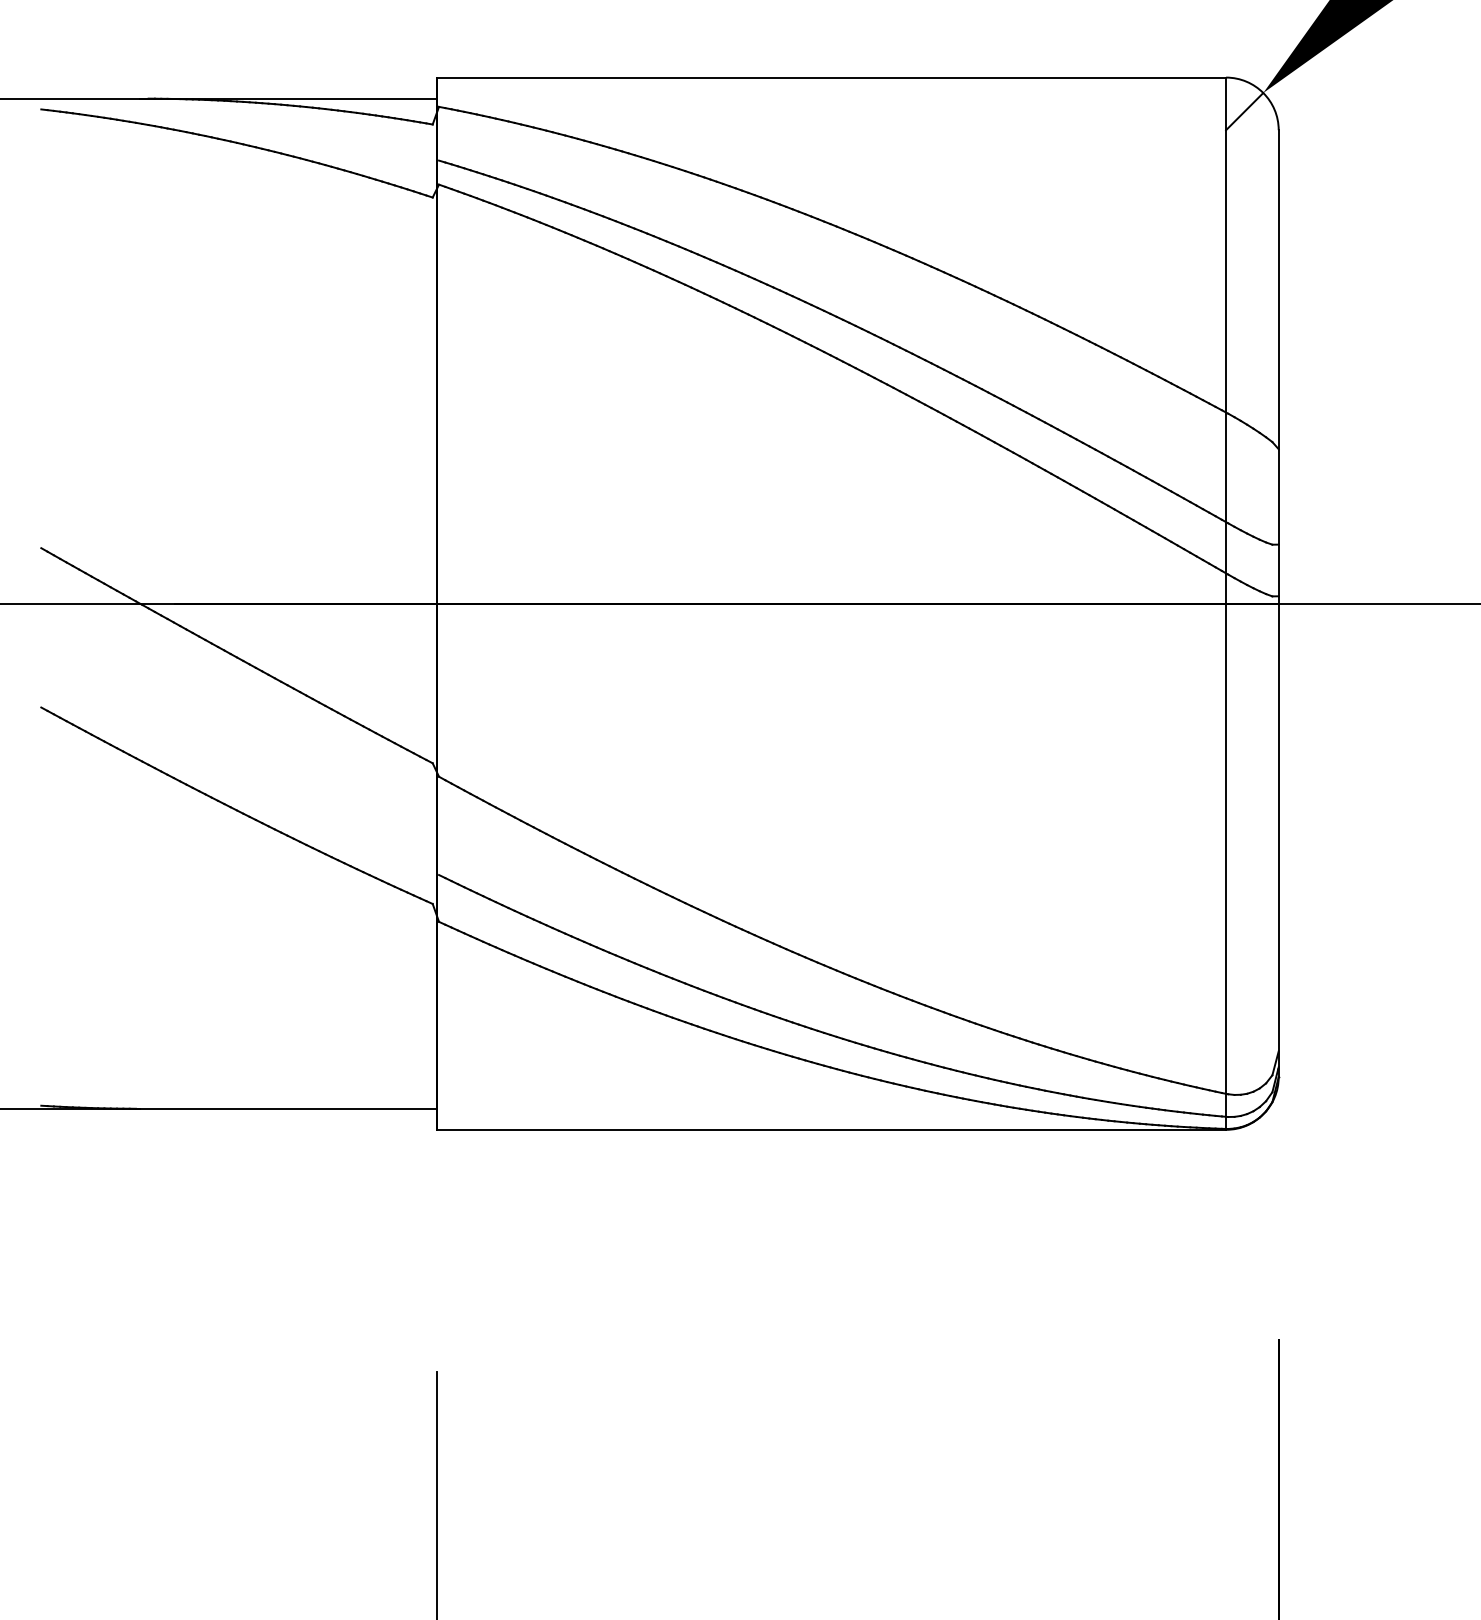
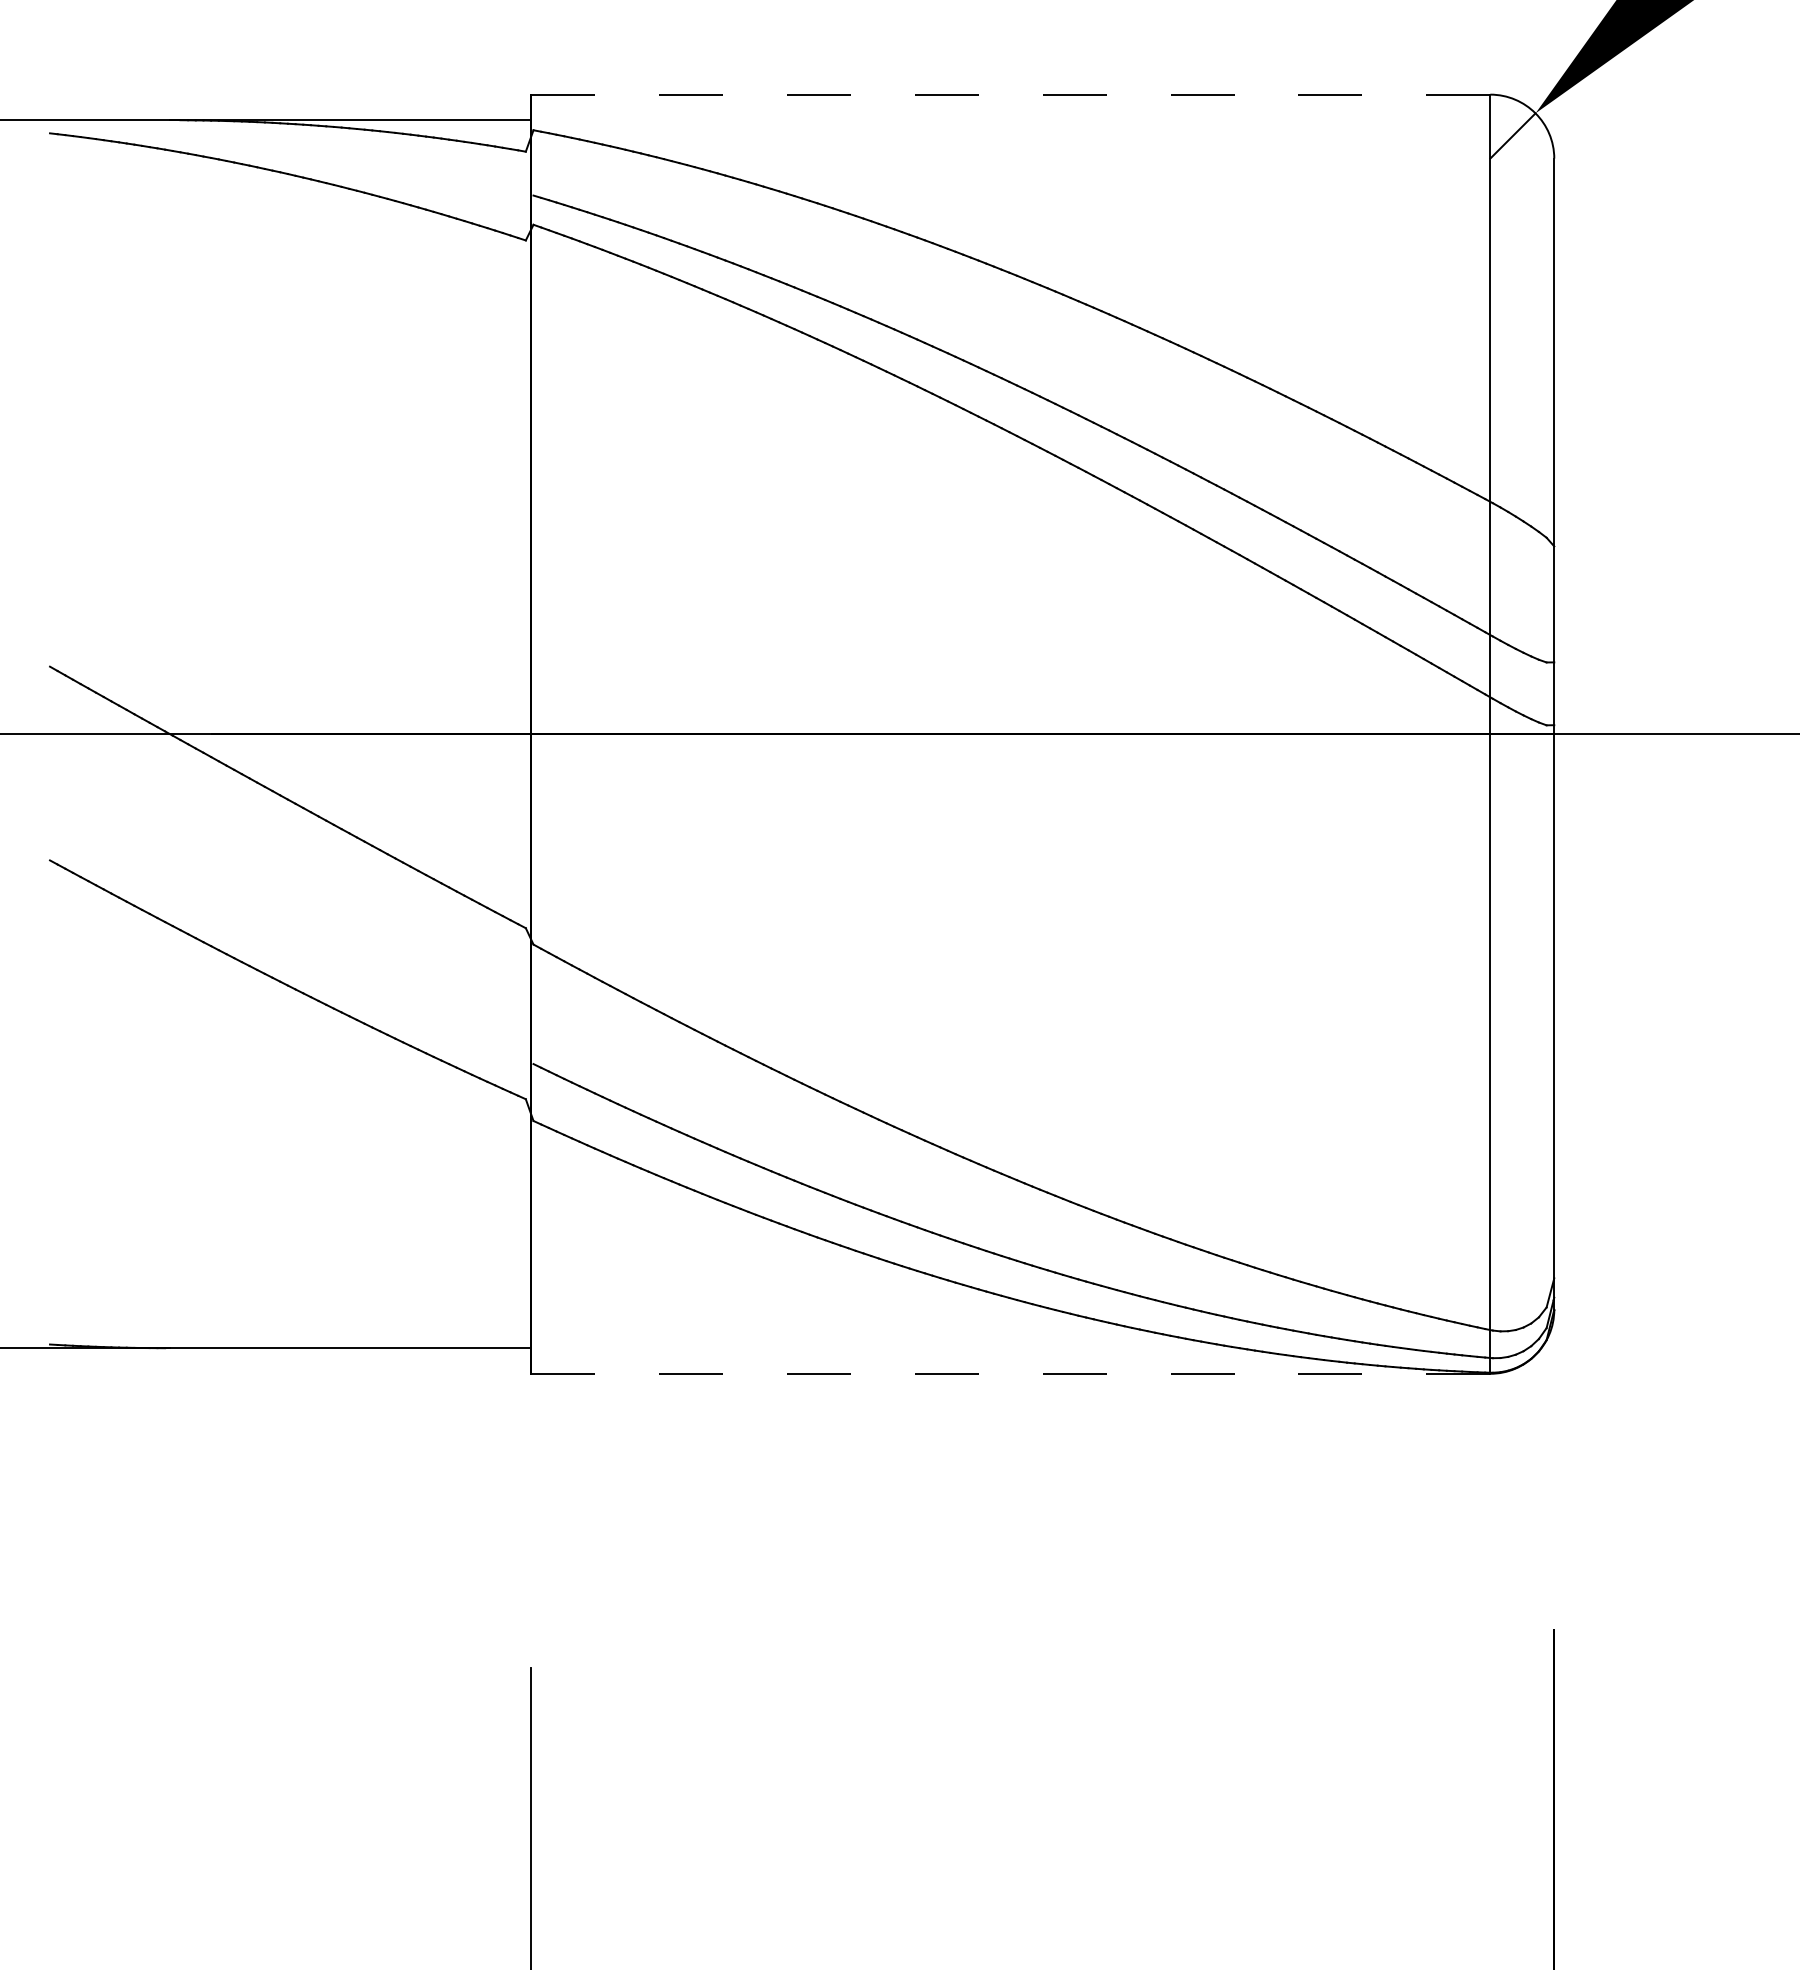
line: (831, 77) -> (1010, 94), solid -> dashed
line: (831, 1129) -> (1010, 1373), solid -> dashed

